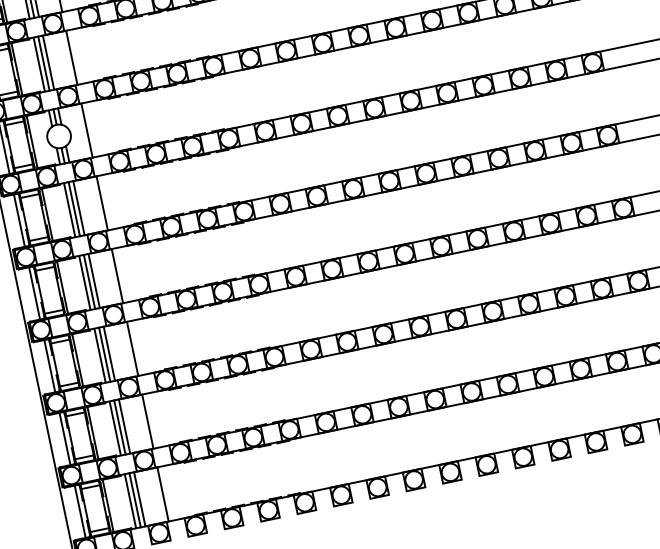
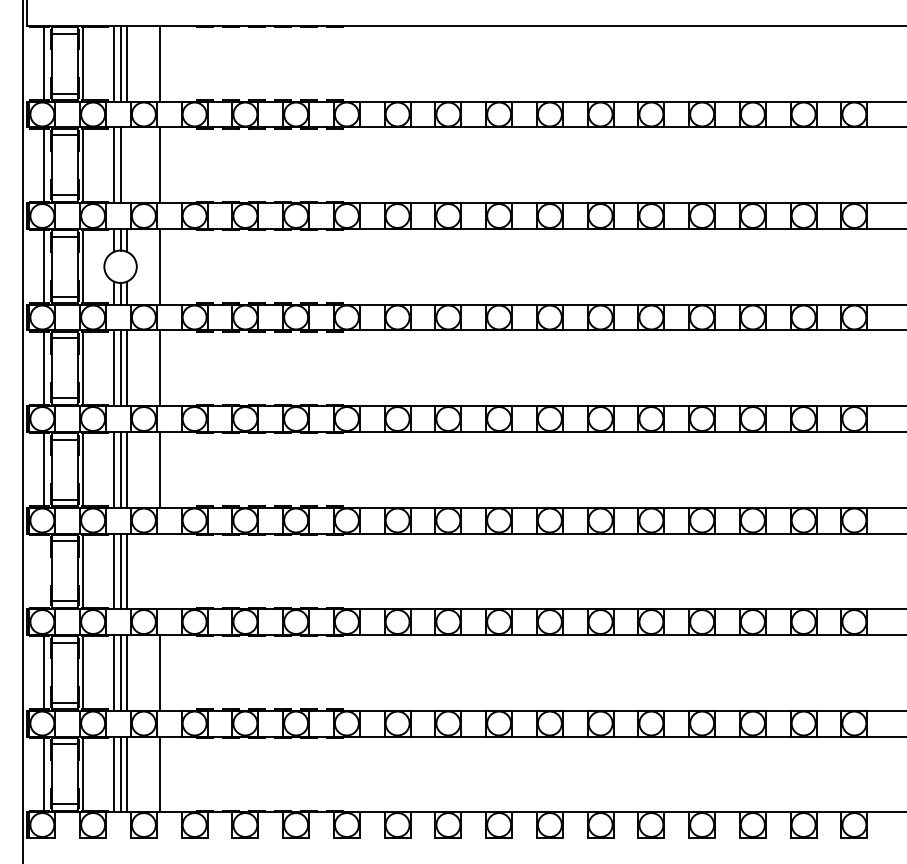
line: (48, 62) -> (127, 165), removed
line: (132, 349) -> (159, 571), removed
line: (50, 365) -> (44, 570), removed

